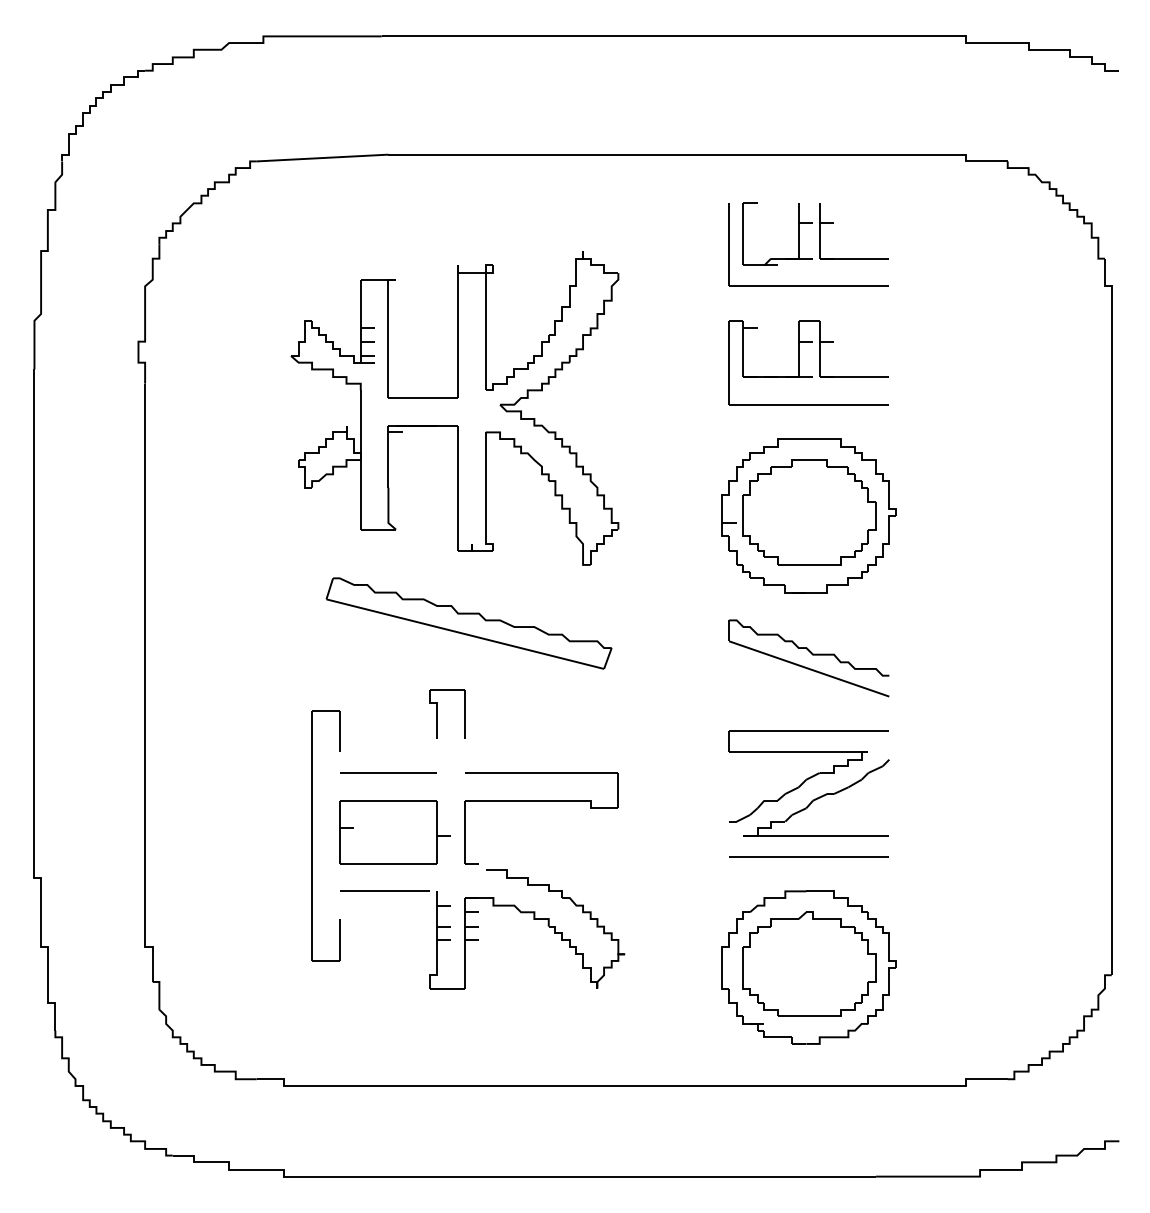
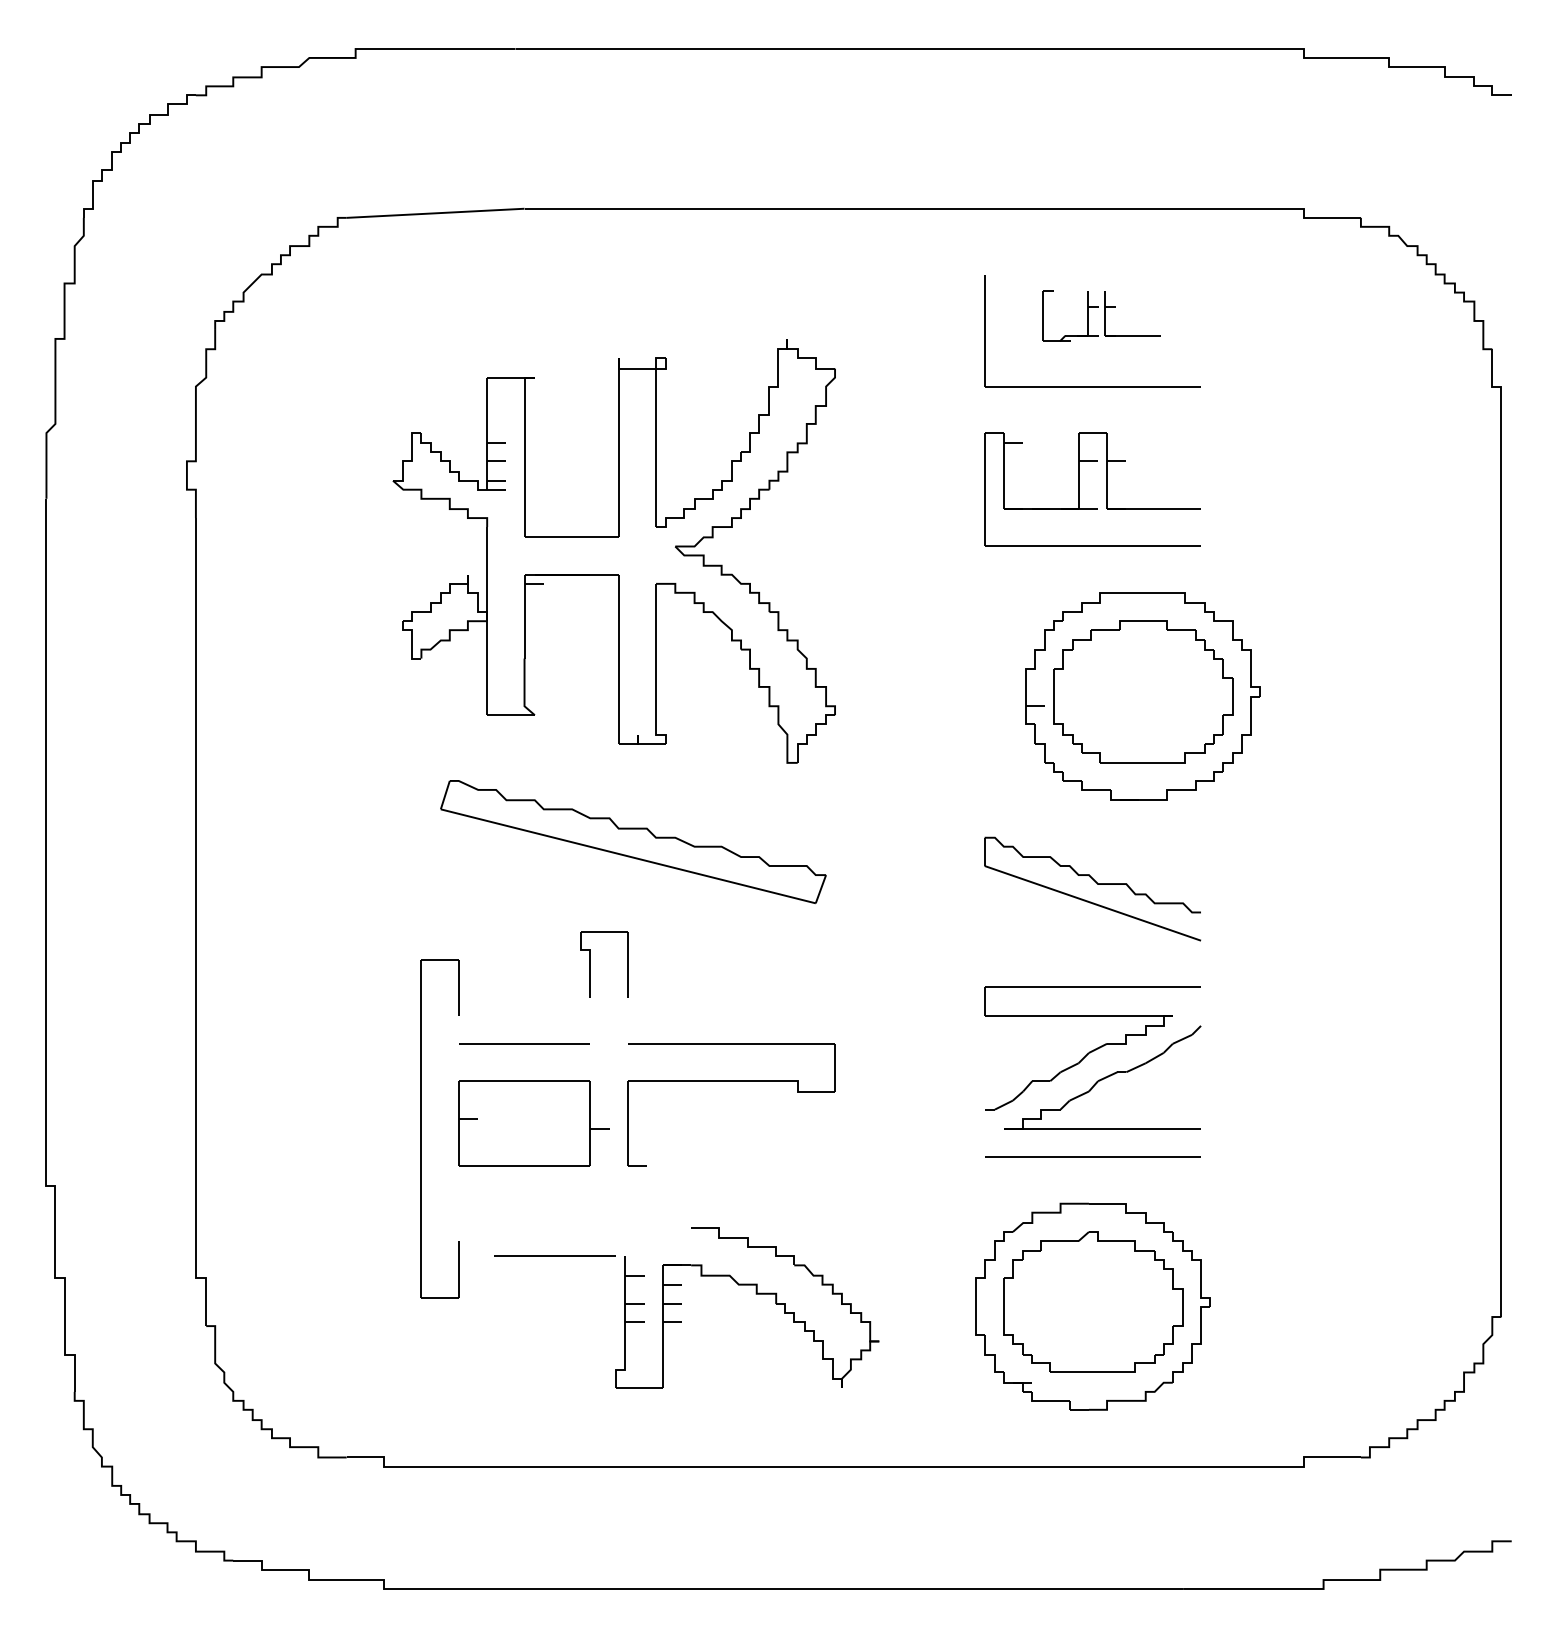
part: (815, 233) -> (1101, 315), size x0.6
part: (808, 515) -> (1141, 696), moved
part: (482, 929) -> (686, 1307), moved

